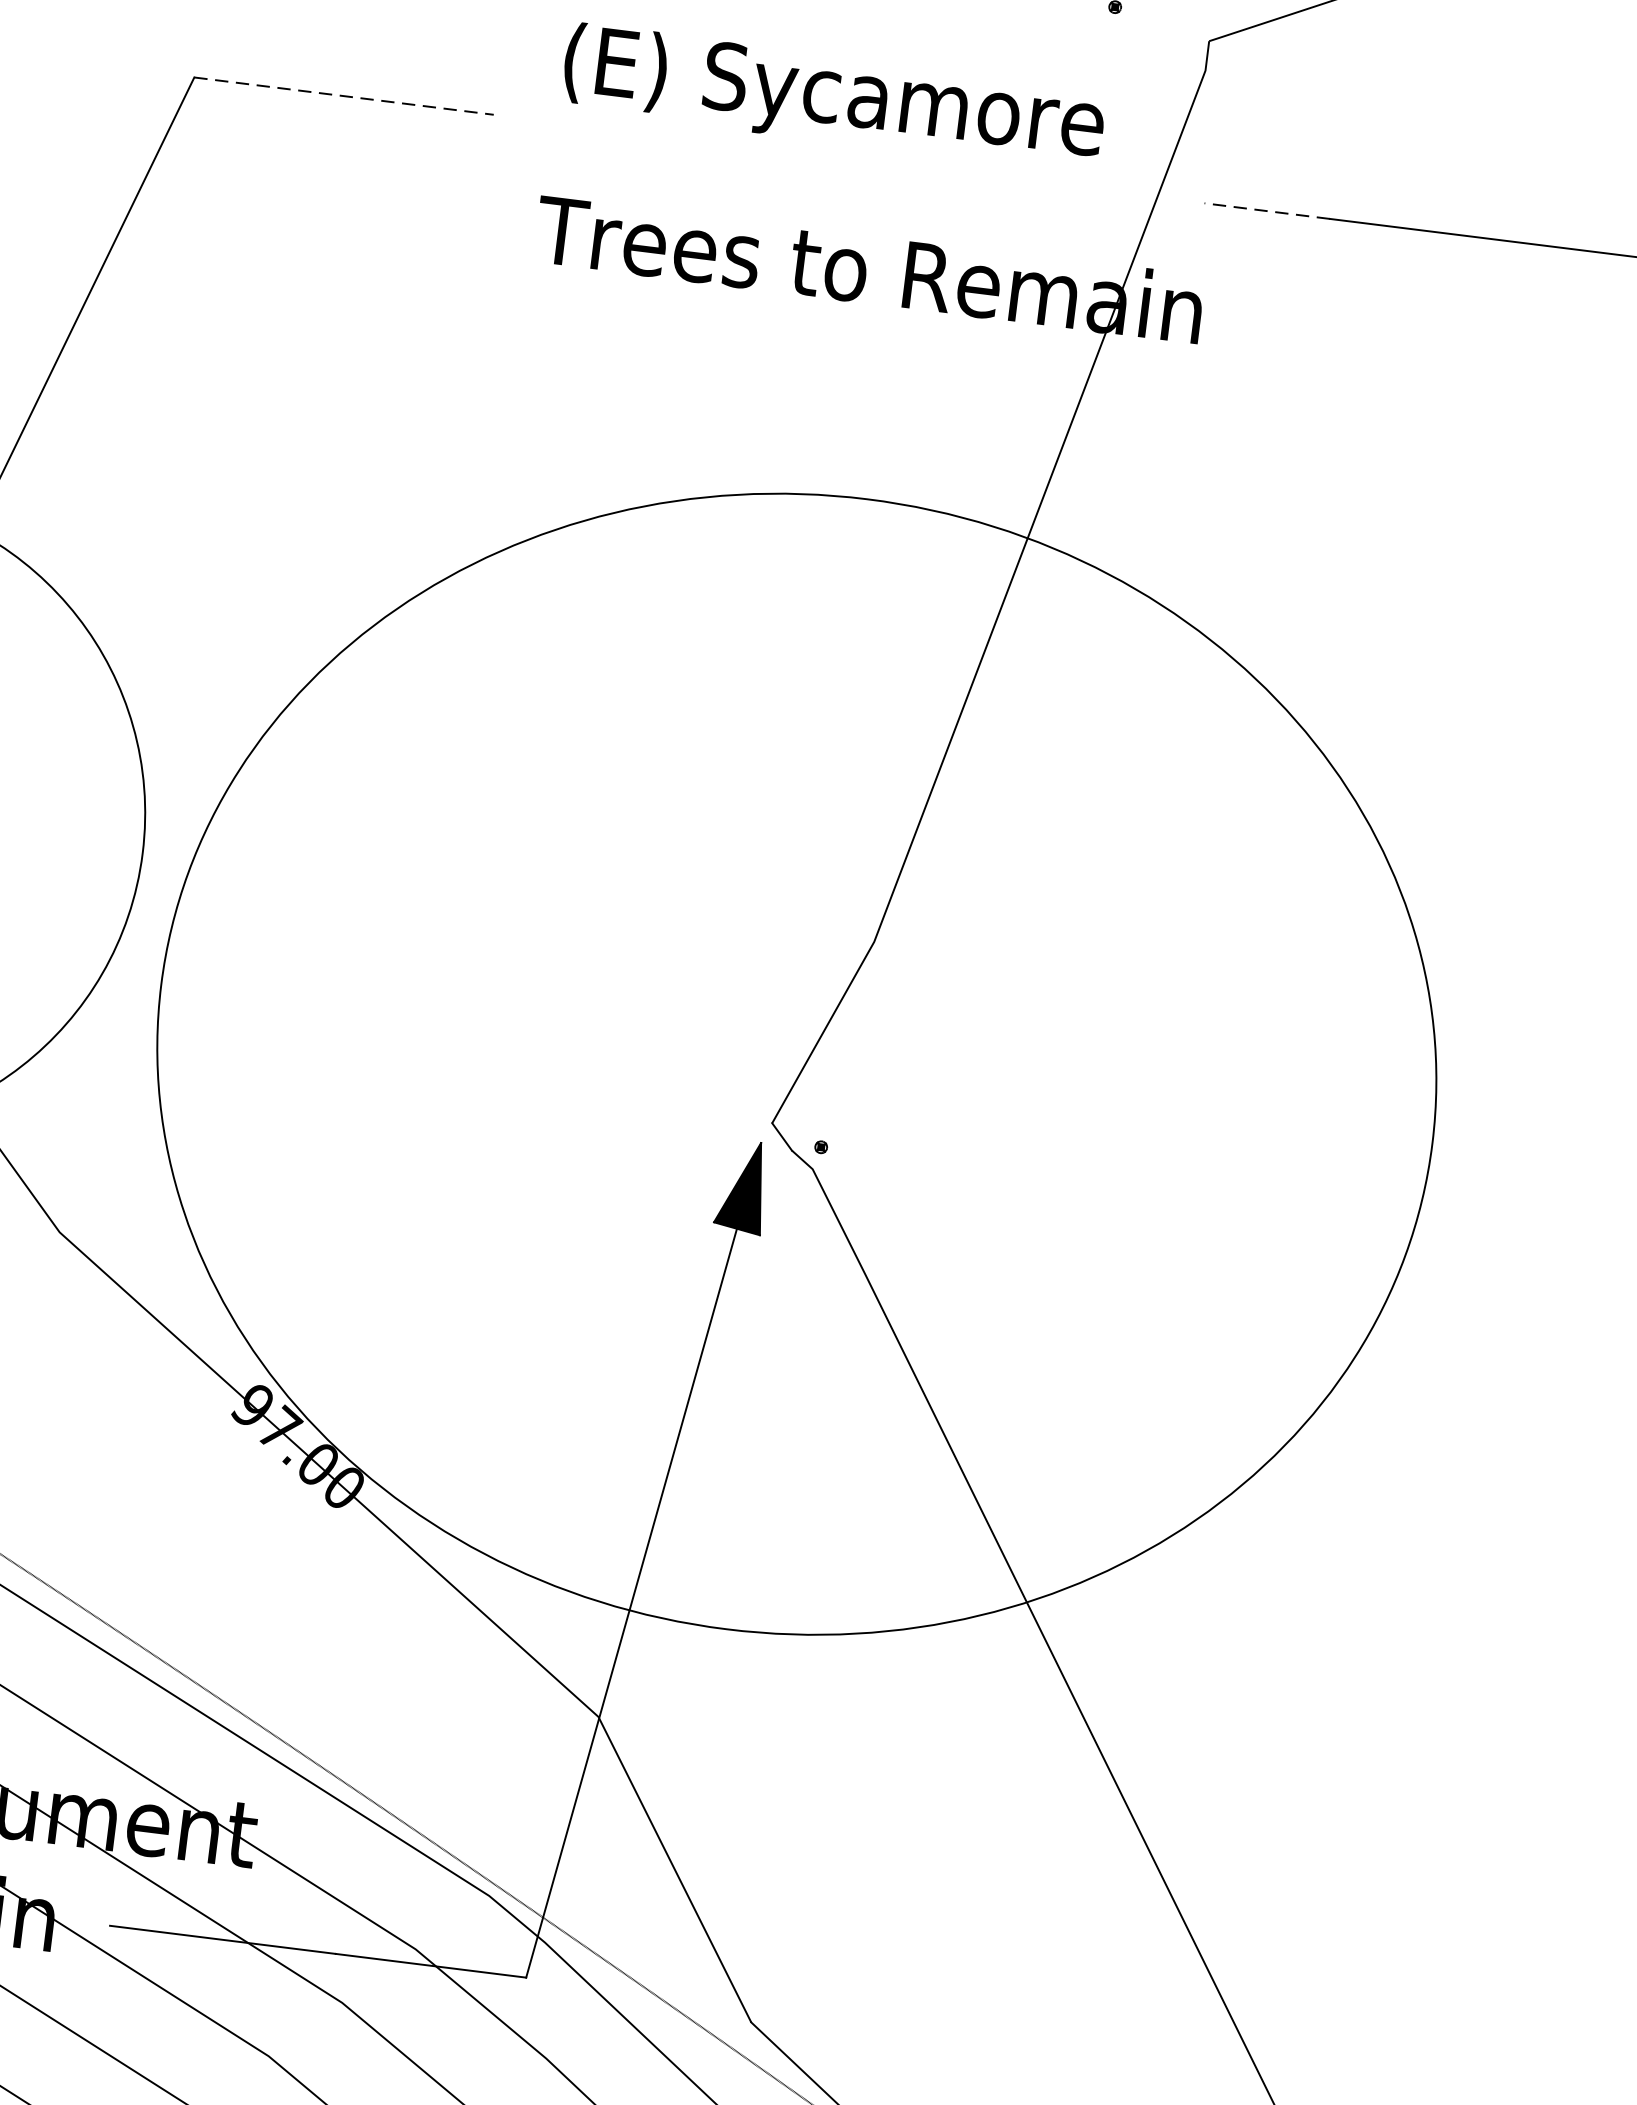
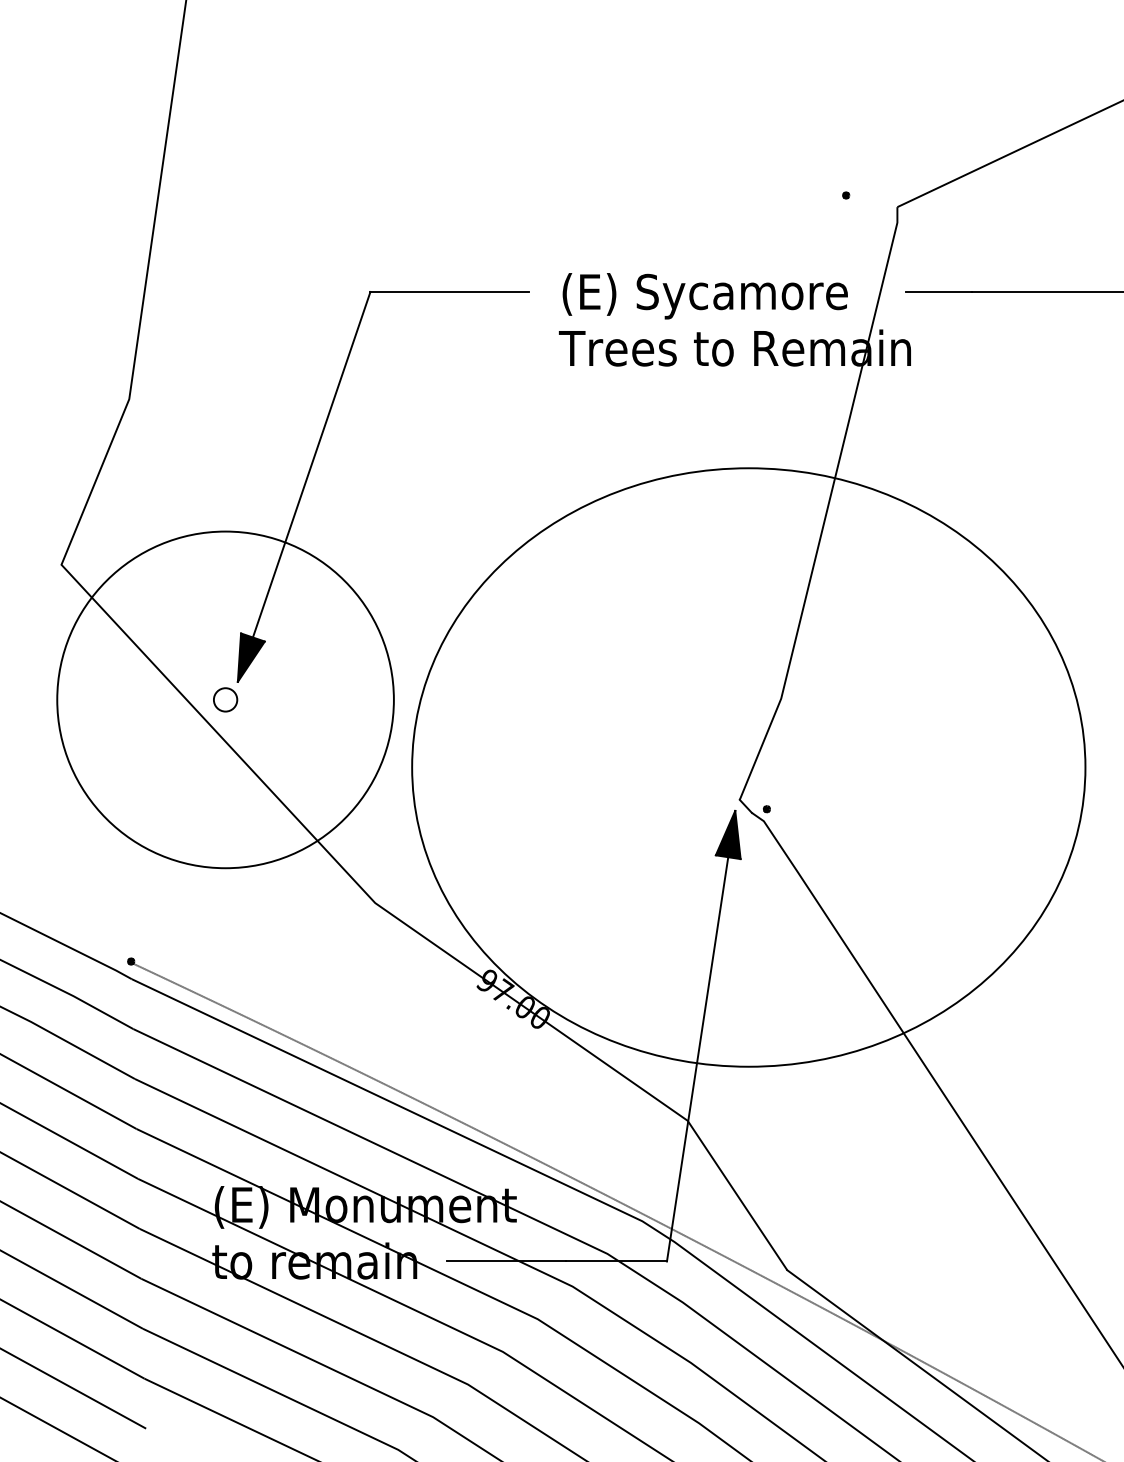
line: (345, 97) -> (450, 292), dashed -> solid
text: (832, 98) -> (704, 296), moved
line: (1266, 212) -> (938, 292), dashed -> solid

